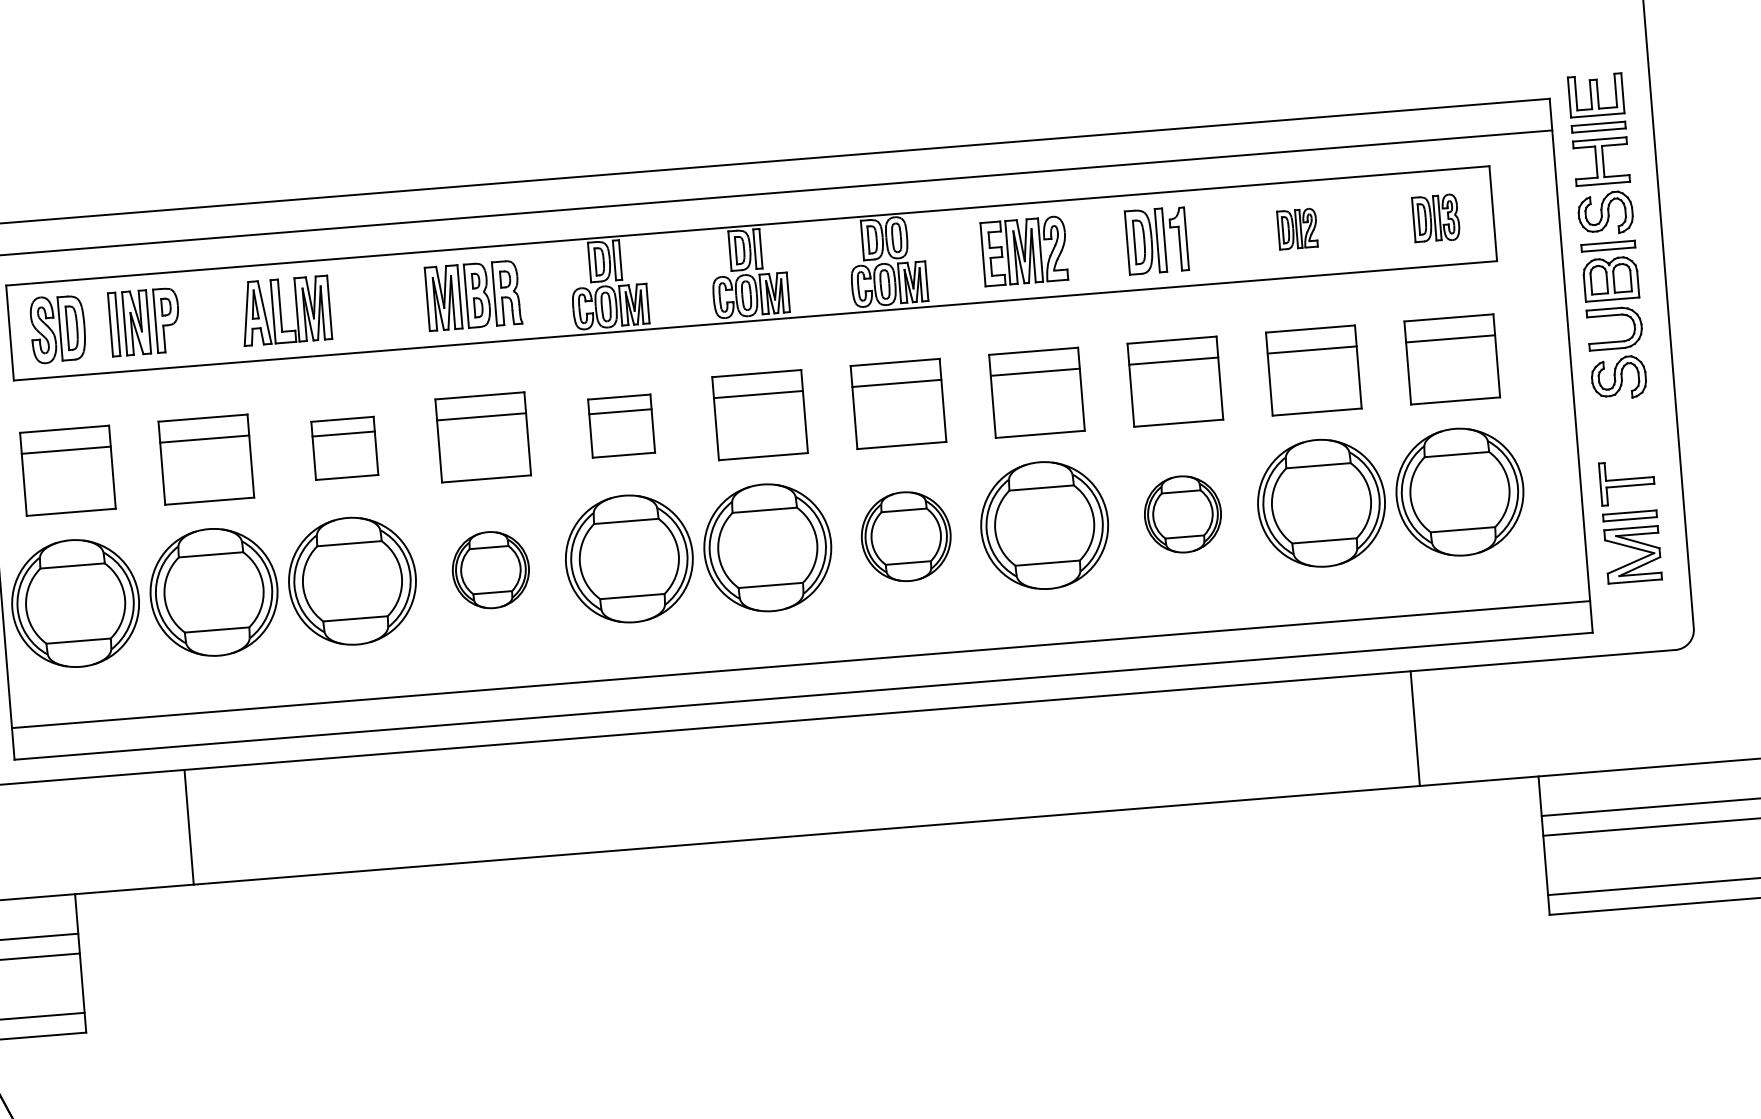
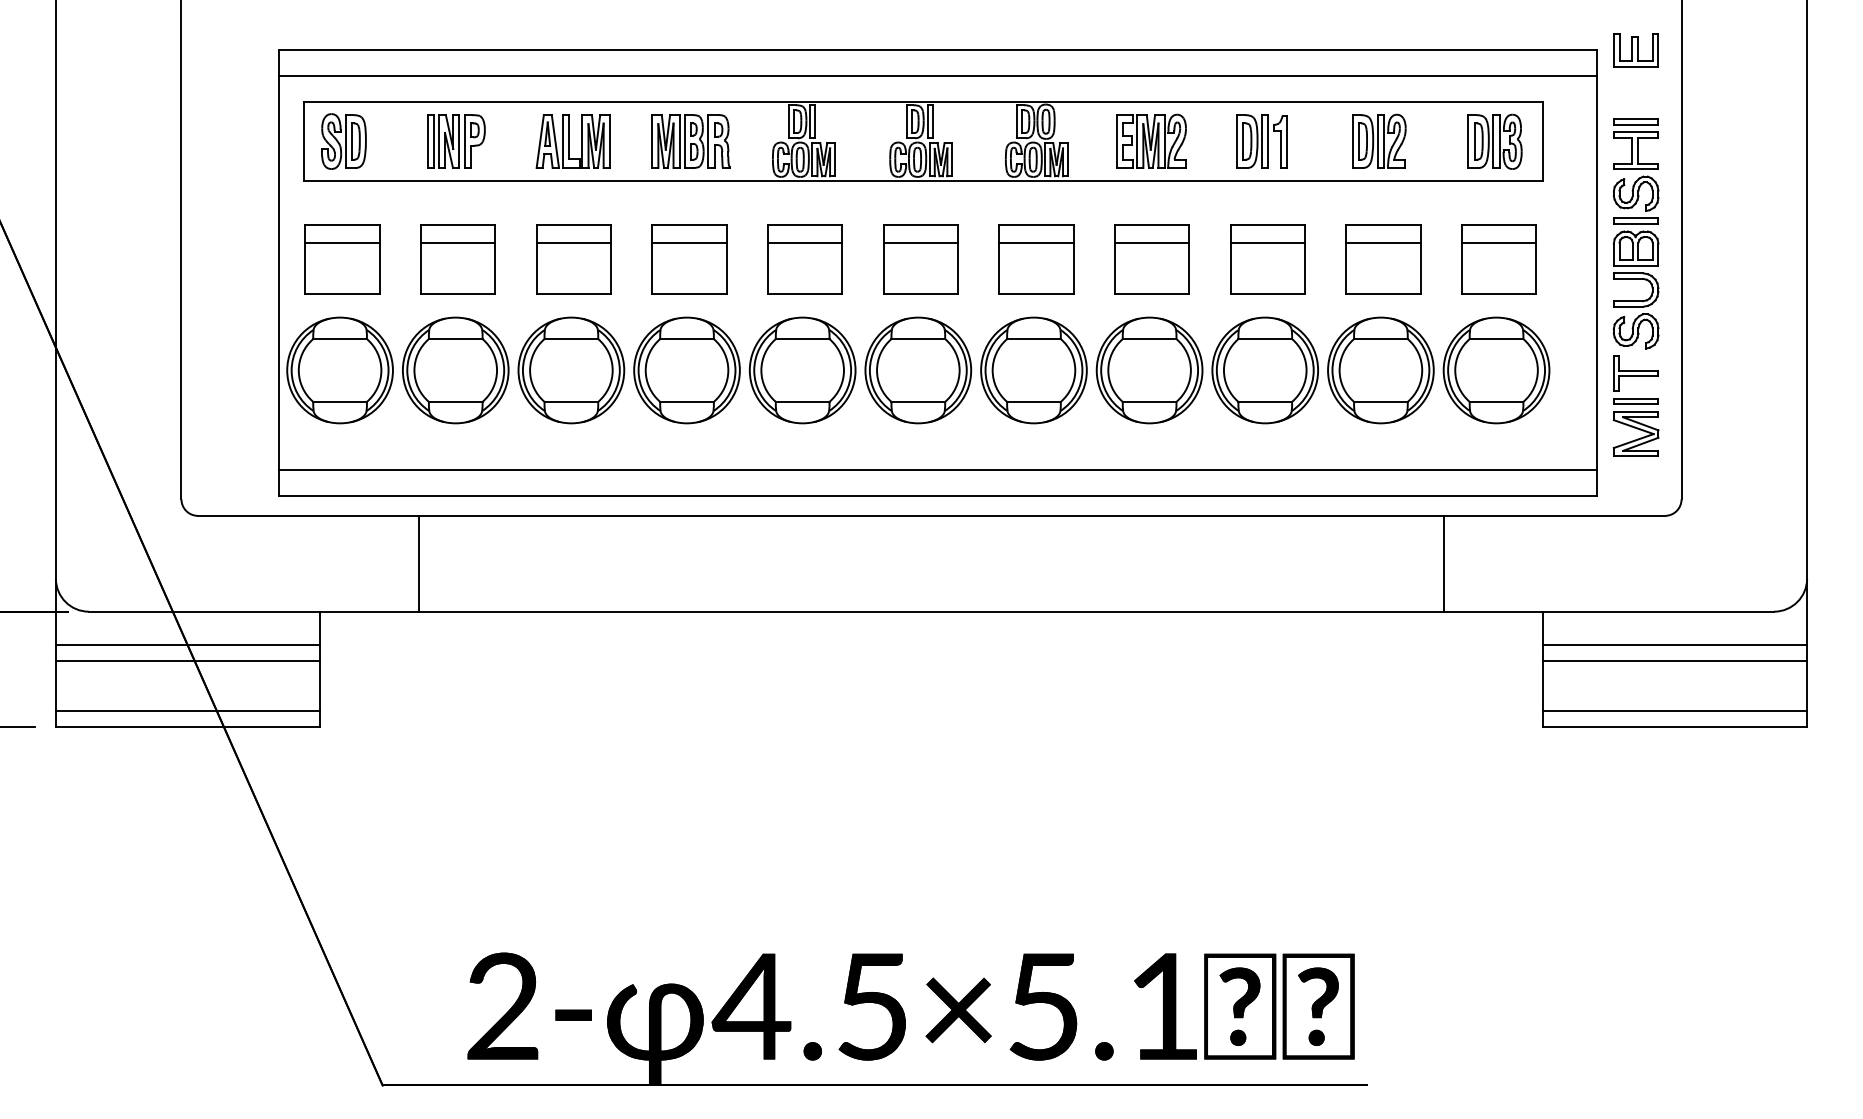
part: (1435, 218) -> (1494, 141), size x1.43
part: (1297, 228) -> (1379, 140), size x1.67
part: (1608, 260) -> (1635, 233), moved
part: (285, 310) -> (572, 141), moved
part: (145, 322) -> (456, 141), moved
part: (620, 425) -> (804, 259), size x1.43
part: (344, 448) -> (573, 259), size x1.43
part: (1182, 514) -> (1264, 370), size x1.67
part: (905, 536) -> (1033, 370), size x1.43
part: (490, 570) -> (686, 370), size x1.67

